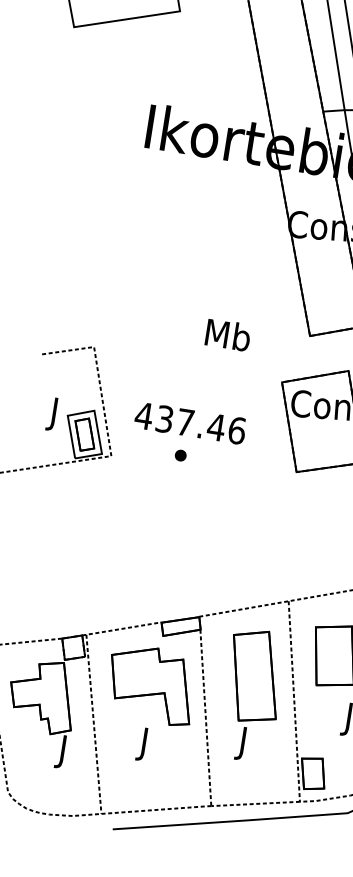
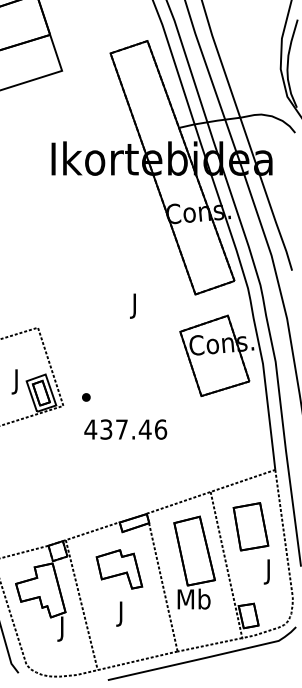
text: (226, 337) -> (134, 305), Mb -> J
text: (190, 423) -> (125, 429), moved
part: (180, 455) -> (86, 397), moved
part: (151, 684) -> (119, 569), size x0.7
text: (242, 742) -> (193, 601), J -> Mb

